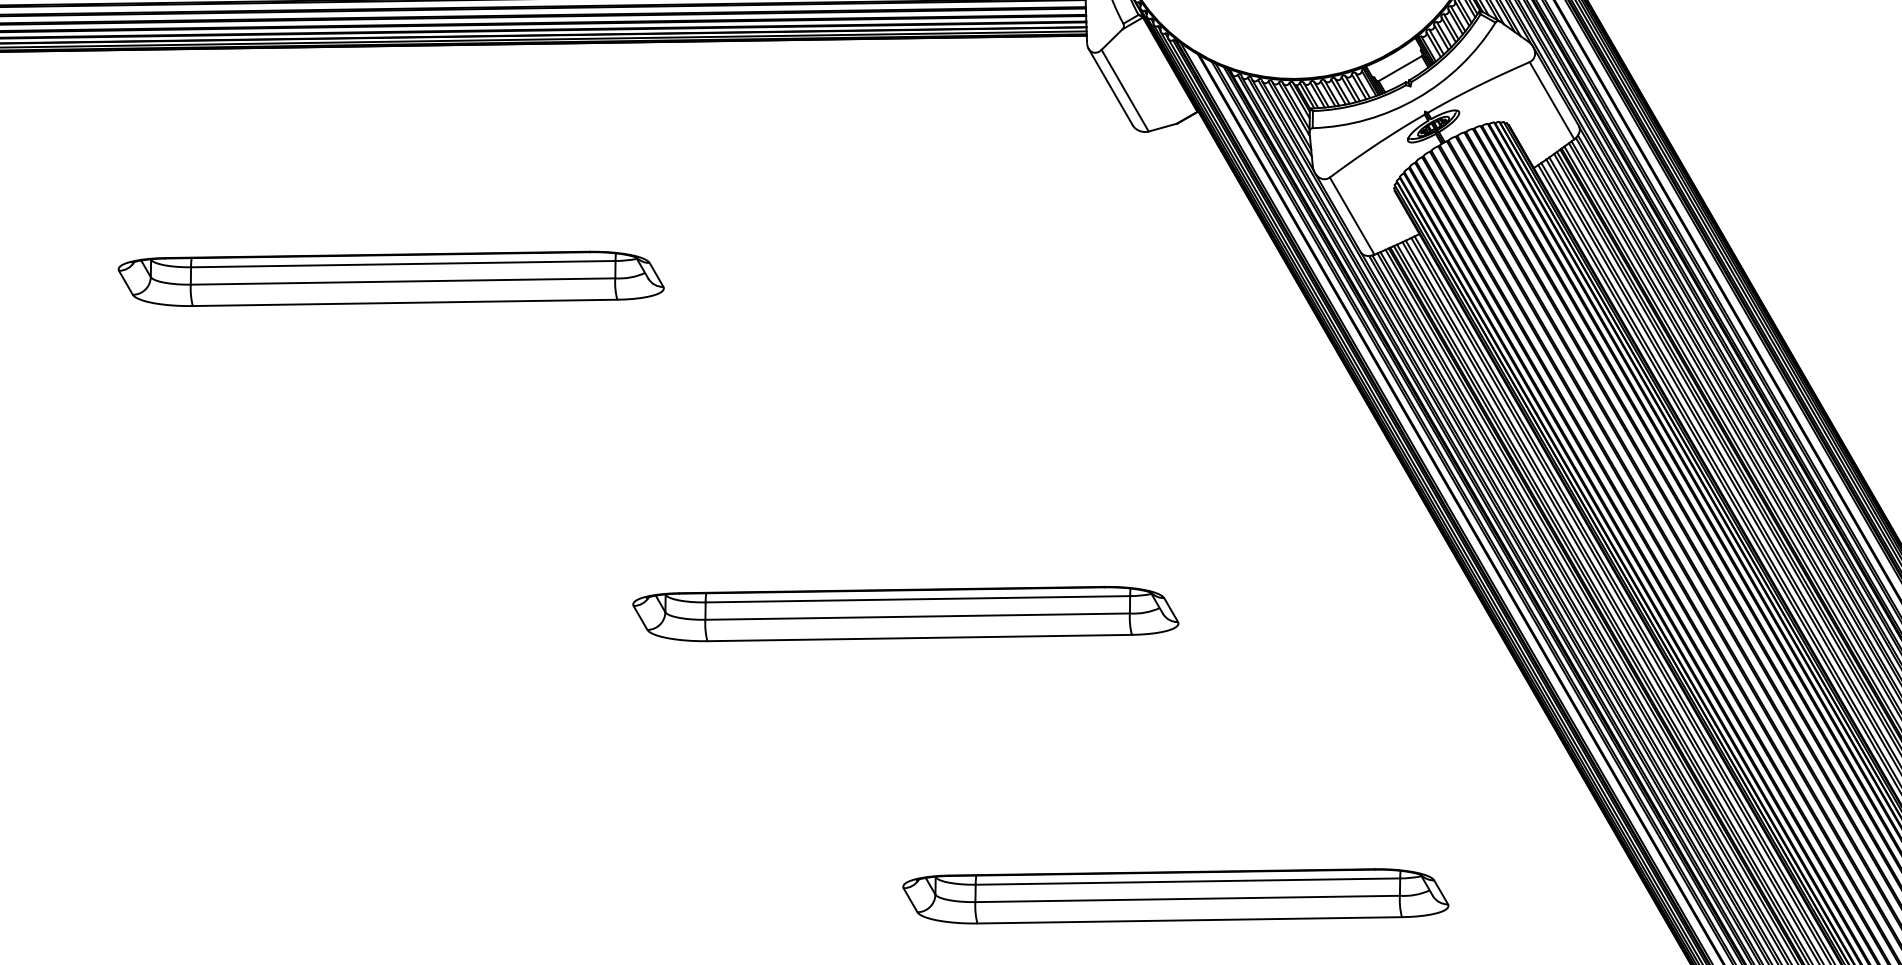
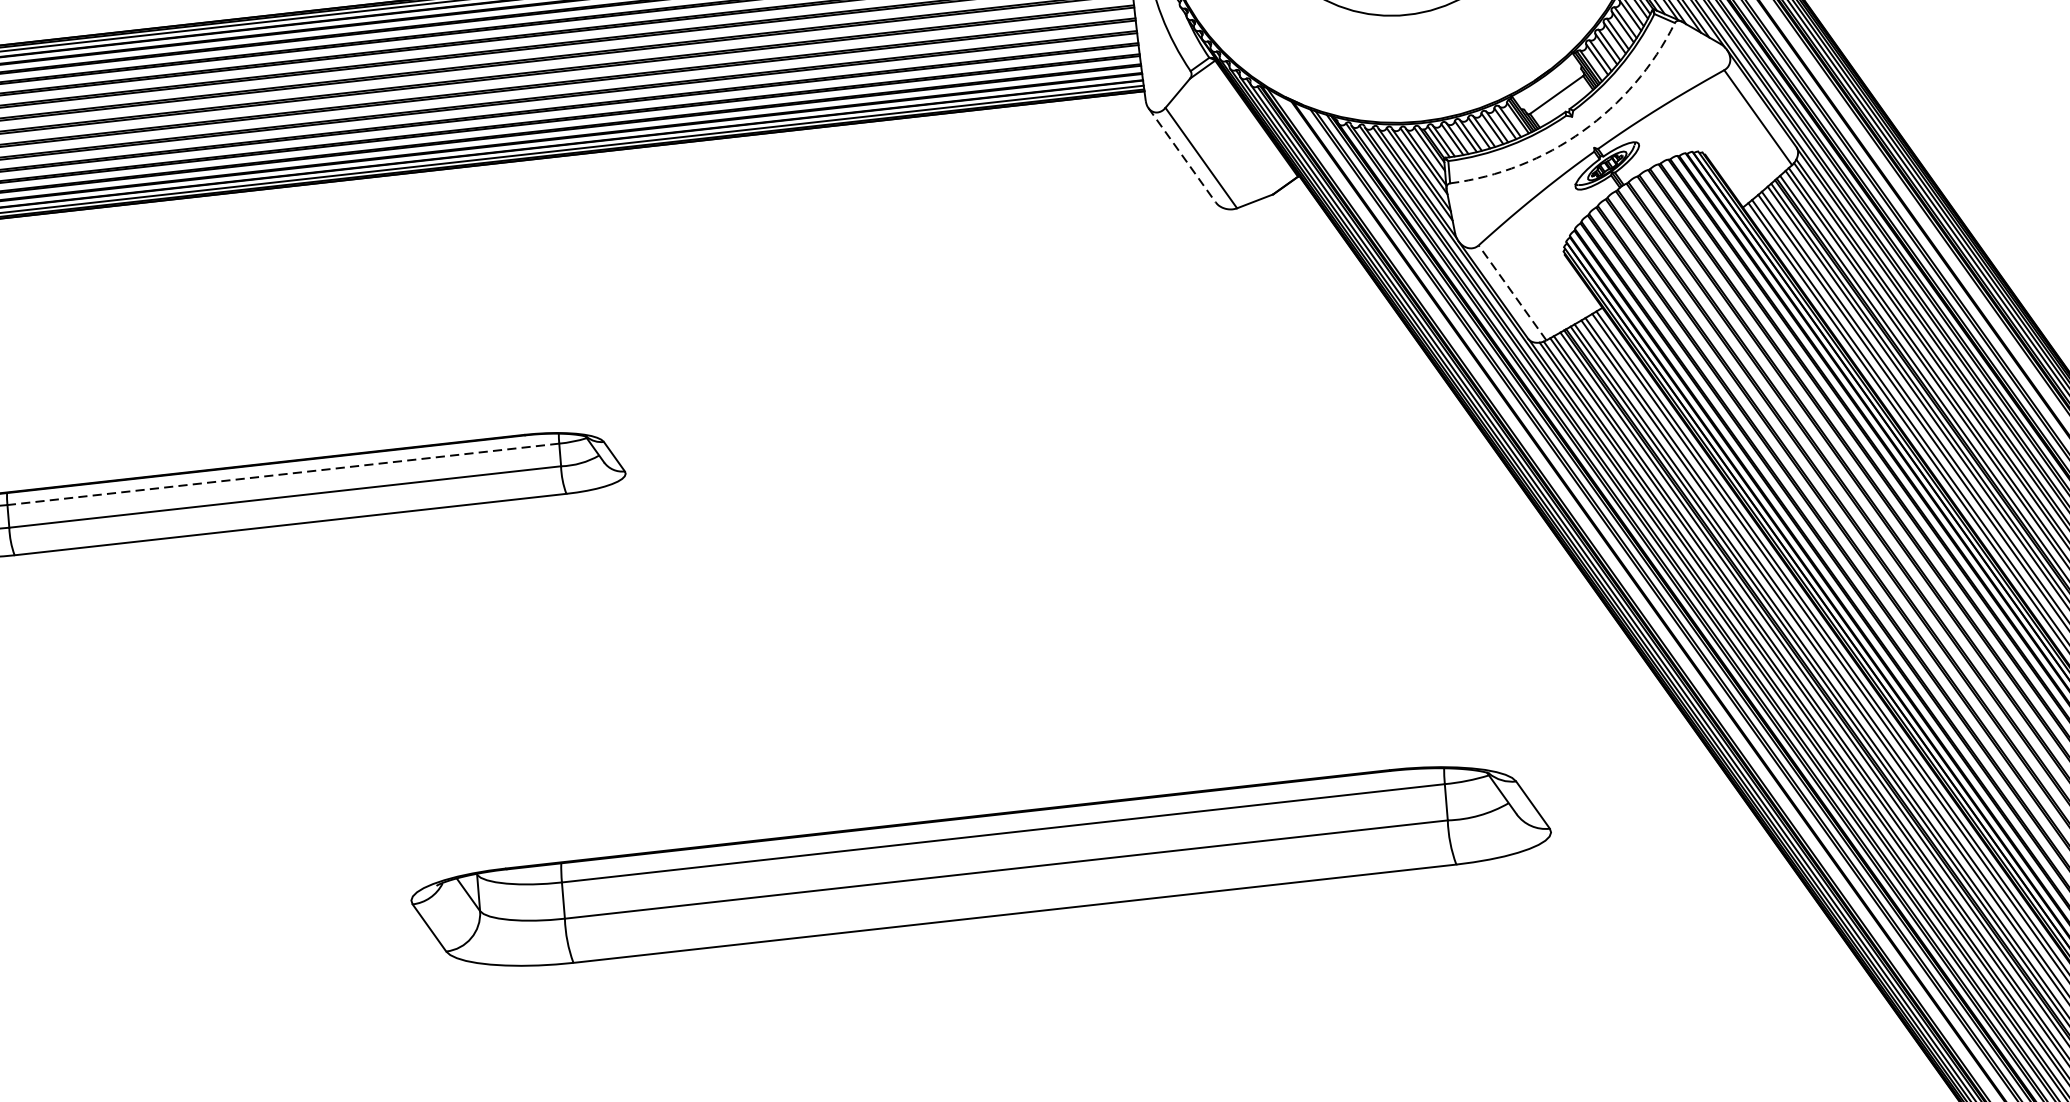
line: (1110, 87) -> (1181, 155), solid -> dashed
arc: (1417, 98) -> (1582, 131), solid -> dashed
line: (1352, 216) -> (1513, 293), solid -> dashed
line: (402, 264) -> (282, 474), solid -> dashed
part: (905, 614) -> (981, 867), size x1.6

